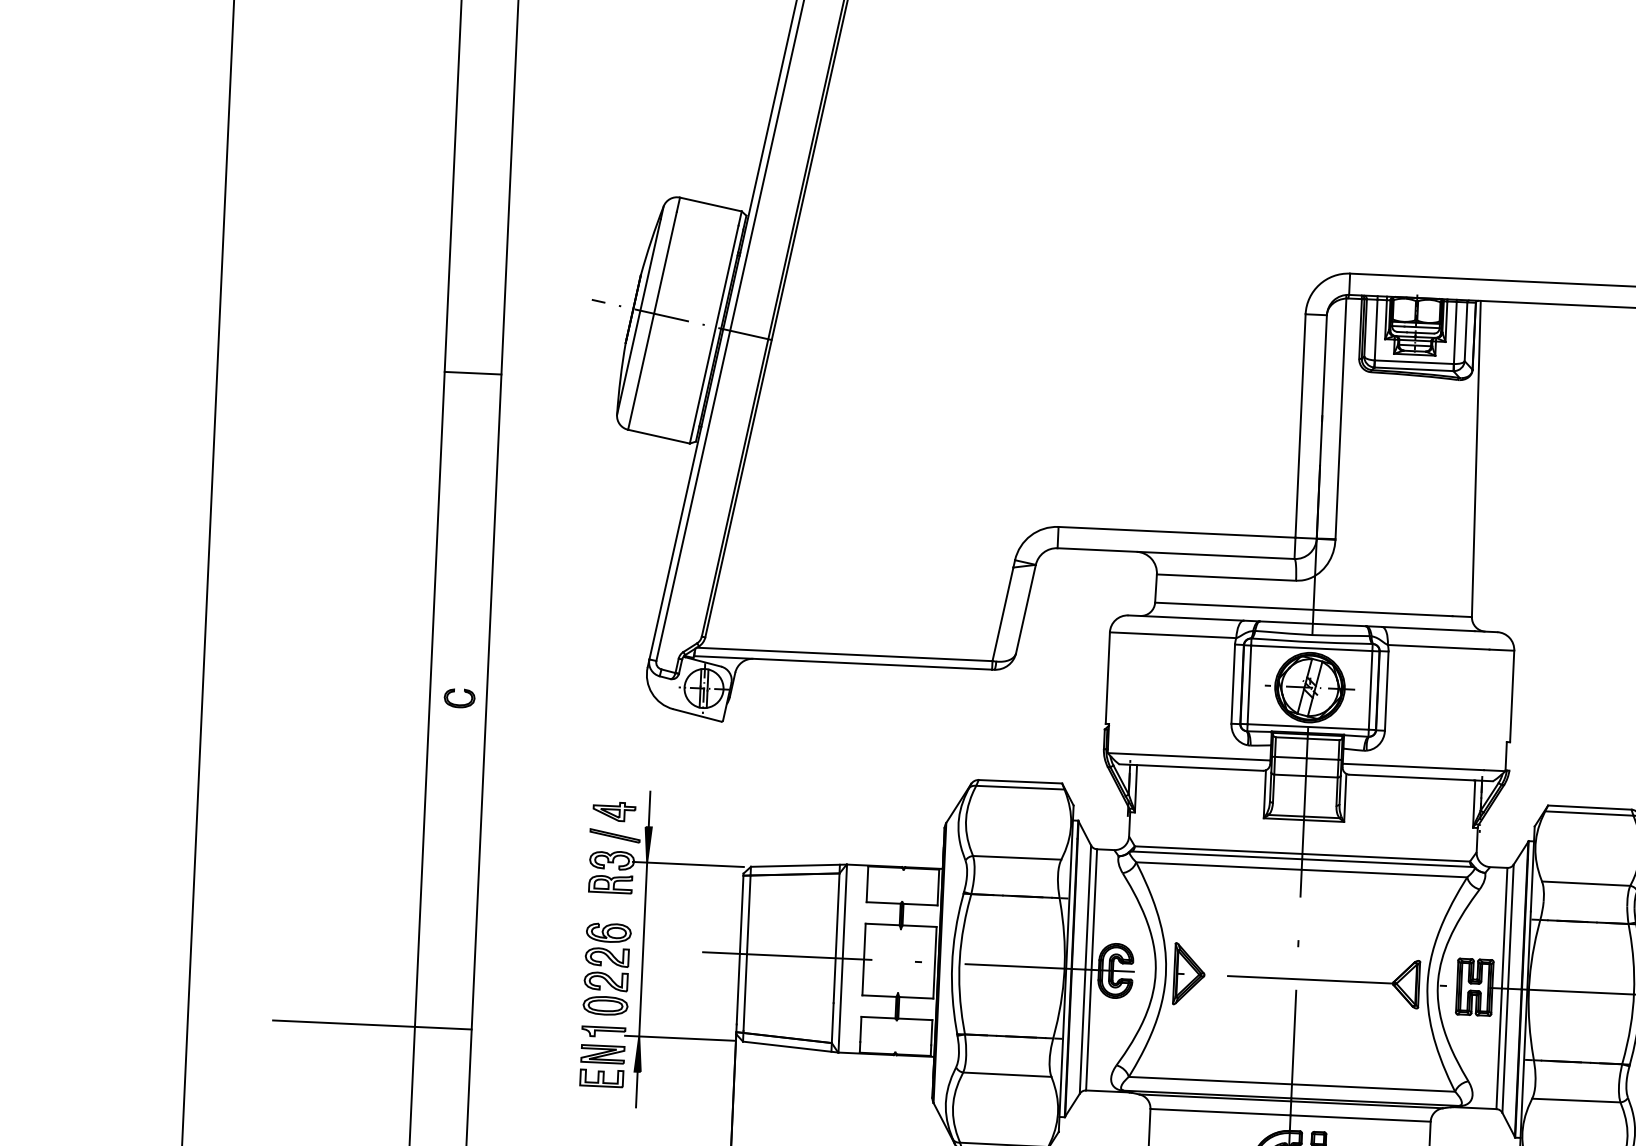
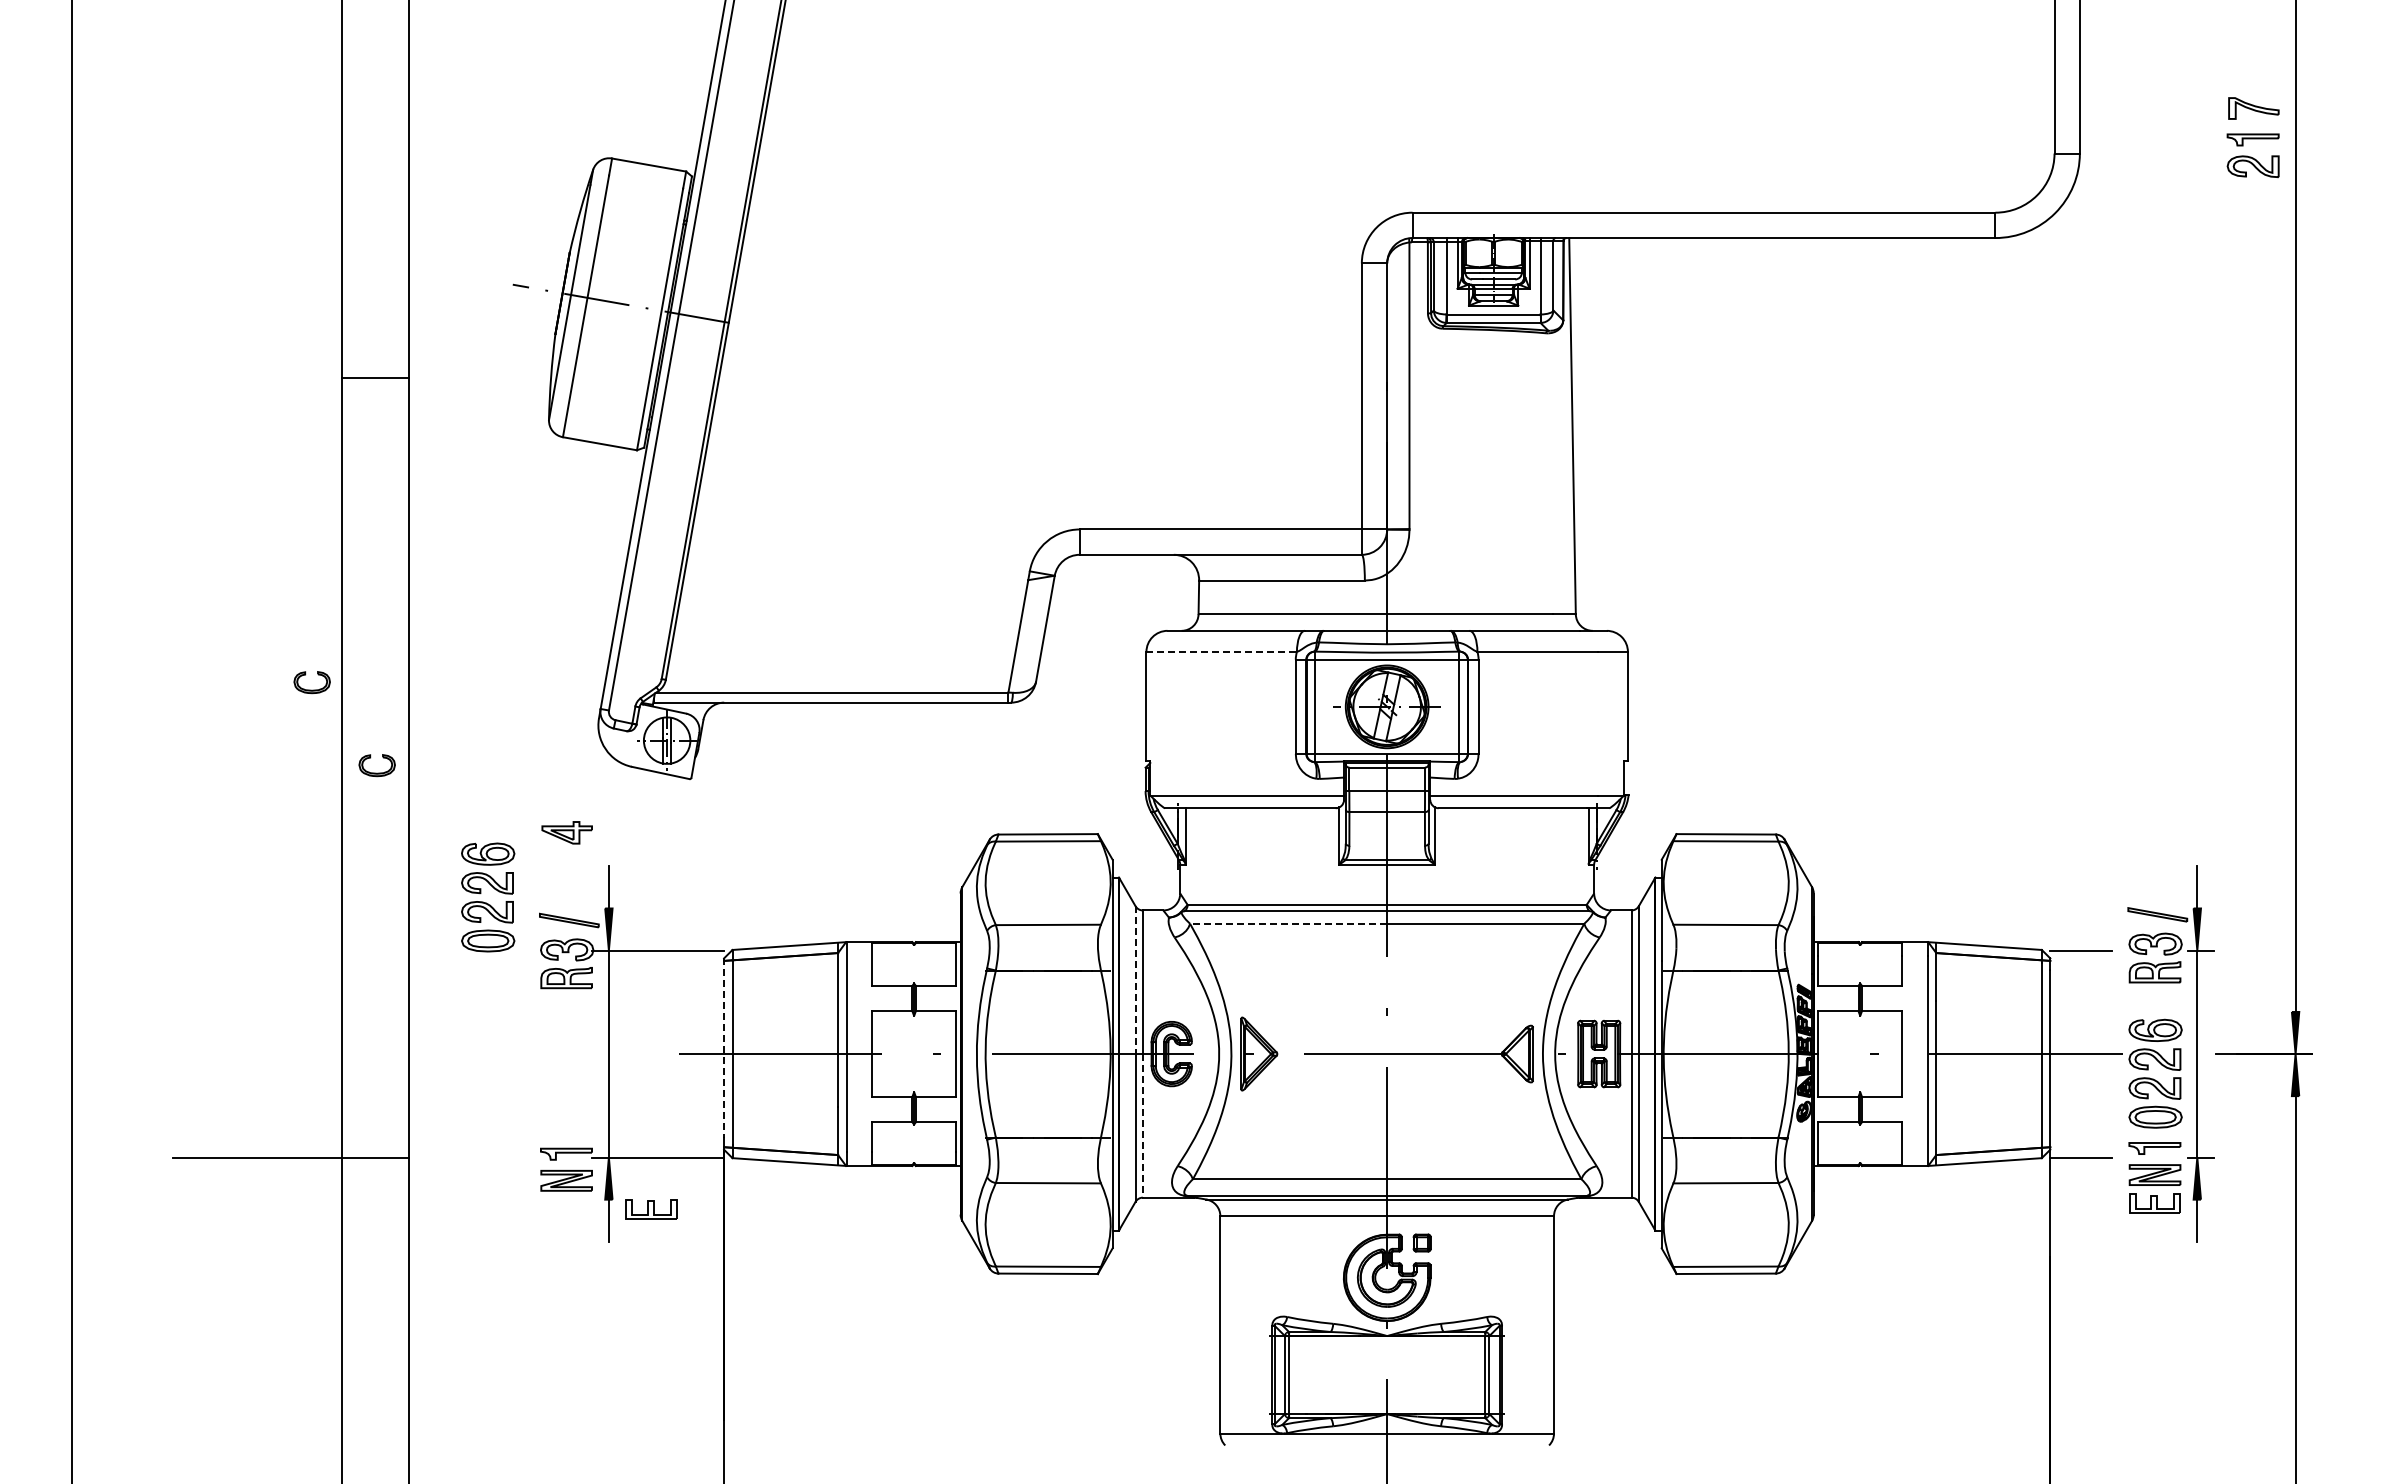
part: (407, 632) -> (311, 689), added
line: (1173, 634) -> (1222, 651), solid -> dashed
part: (613, 811) -> (566, 832), moved
line: (1218, 865) -> (1288, 923), solid -> dashed
line: (1088, 907) -> (1135, 980), solid -> dashed
line: (740, 949) -> (724, 1048), solid -> dashed
part: (607, 969) -> (488, 897), moved
line: (1088, 1029) -> (1142, 1125), solid -> dashed
part: (601, 1078) -> (651, 1209), moved

